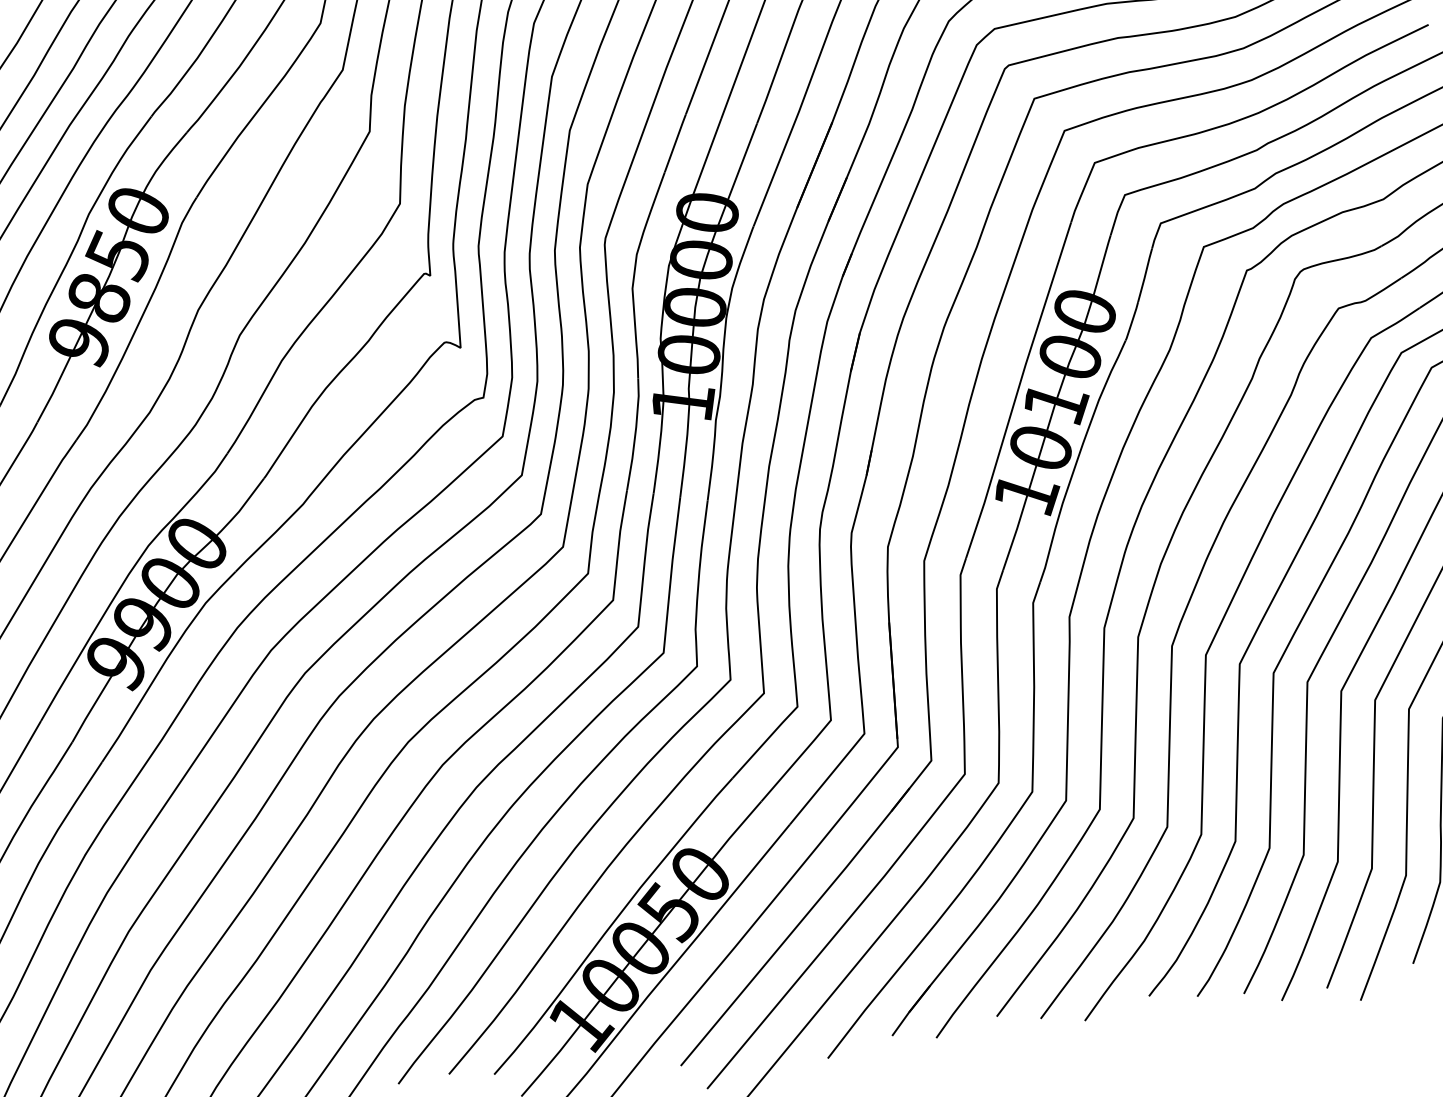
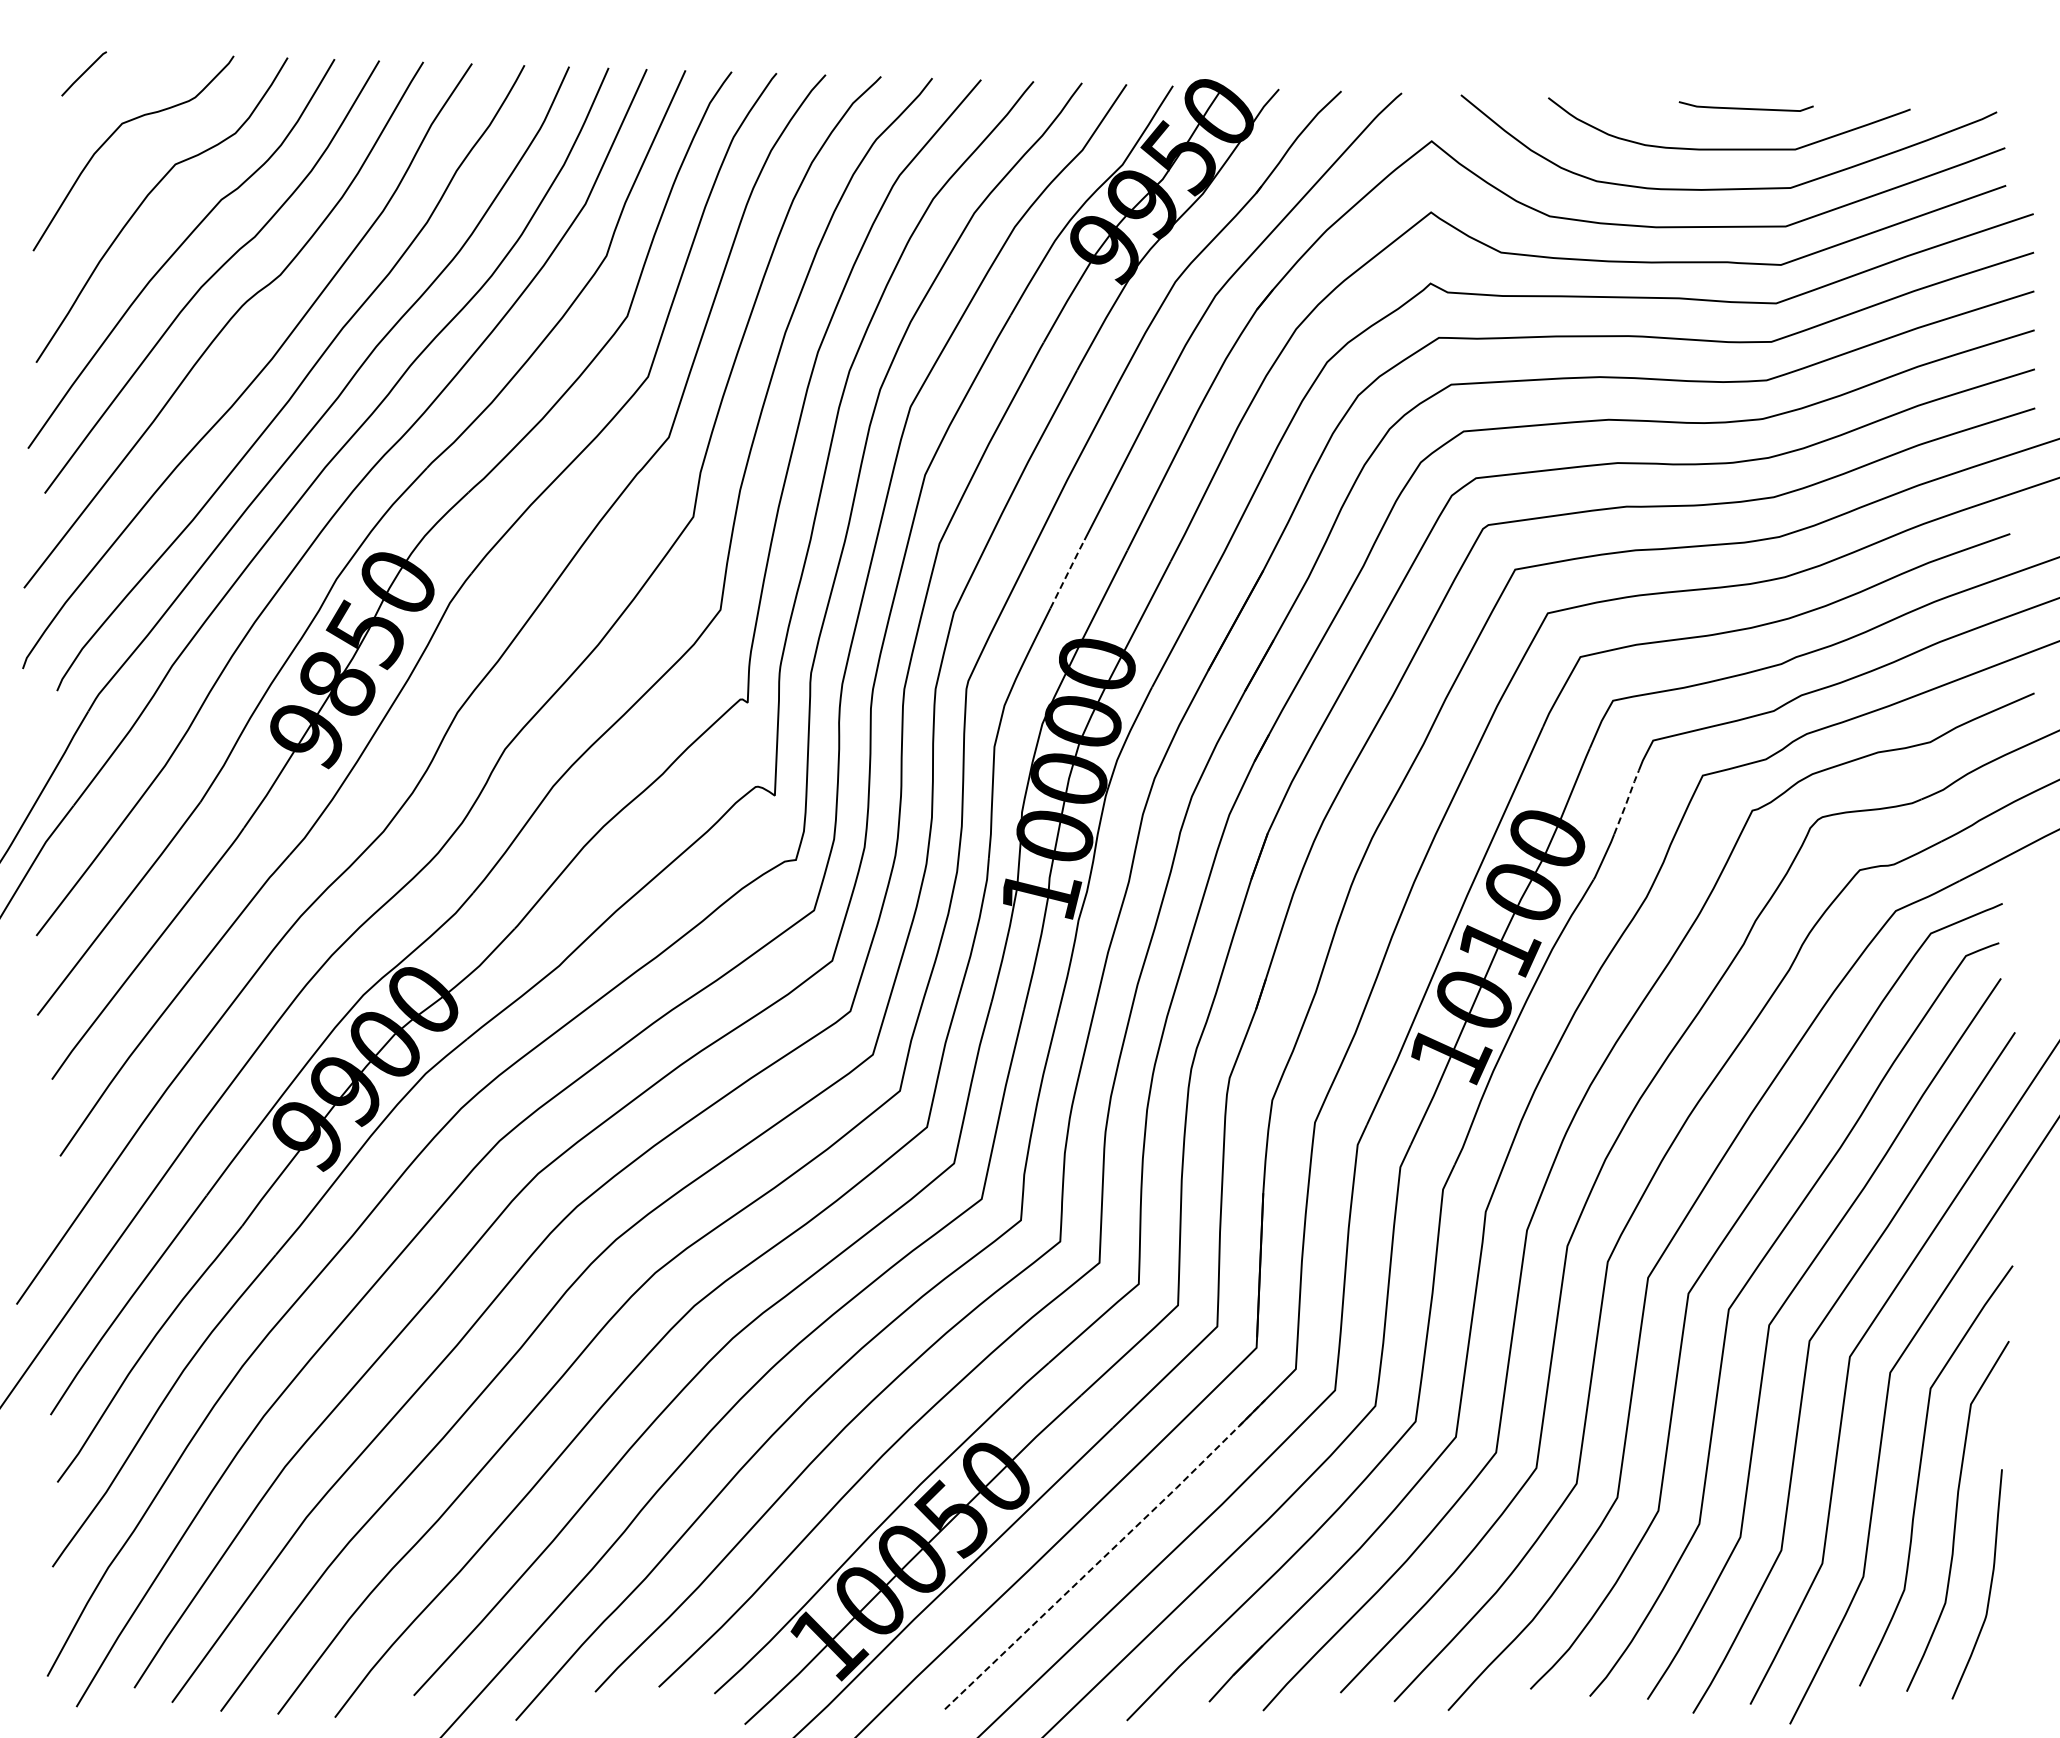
line: (675, 142) -> (1067, 573), solid -> dashed
line: (1145, 275) -> (1626, 802), solid -> dashed
line: (797, 926) -> (1107, 1554), solid -> dashed

